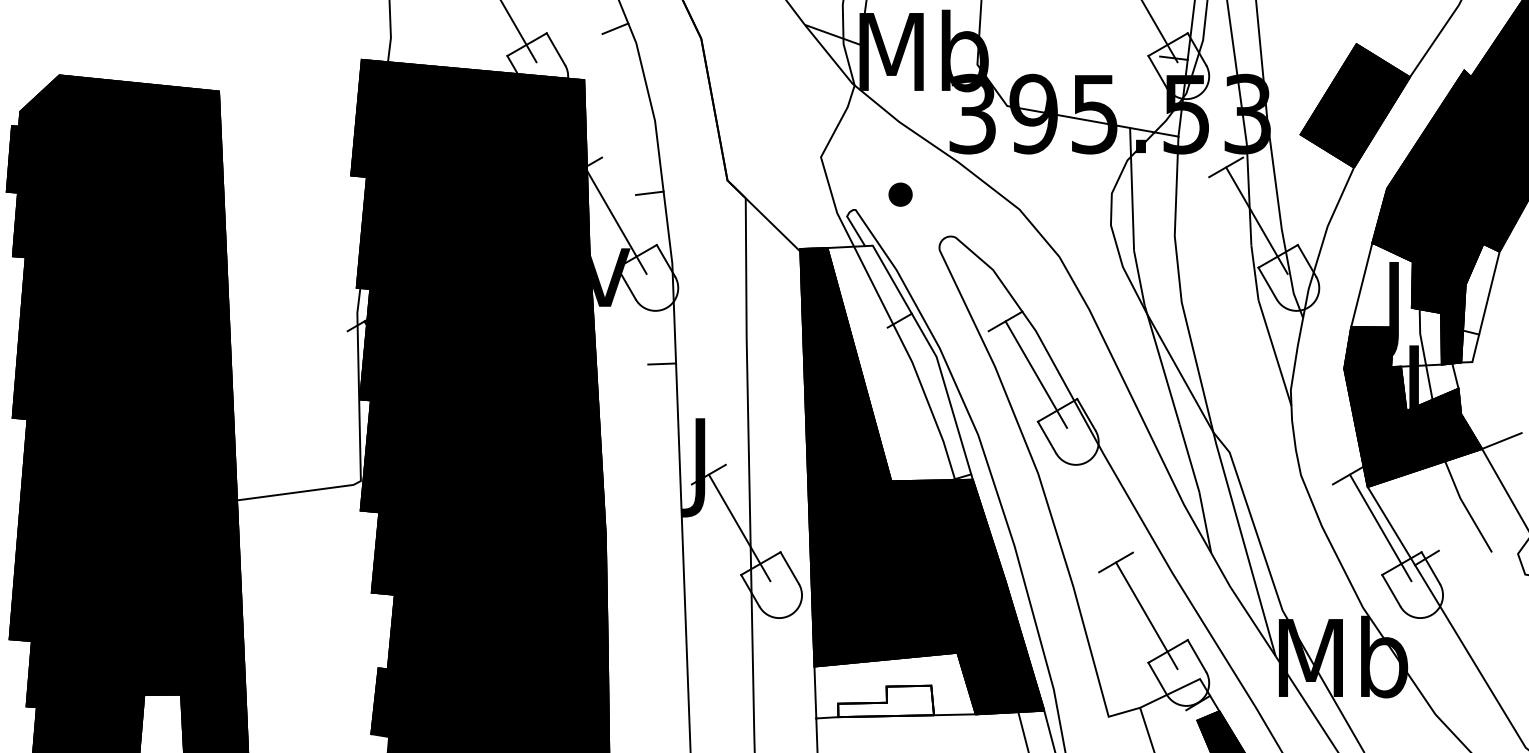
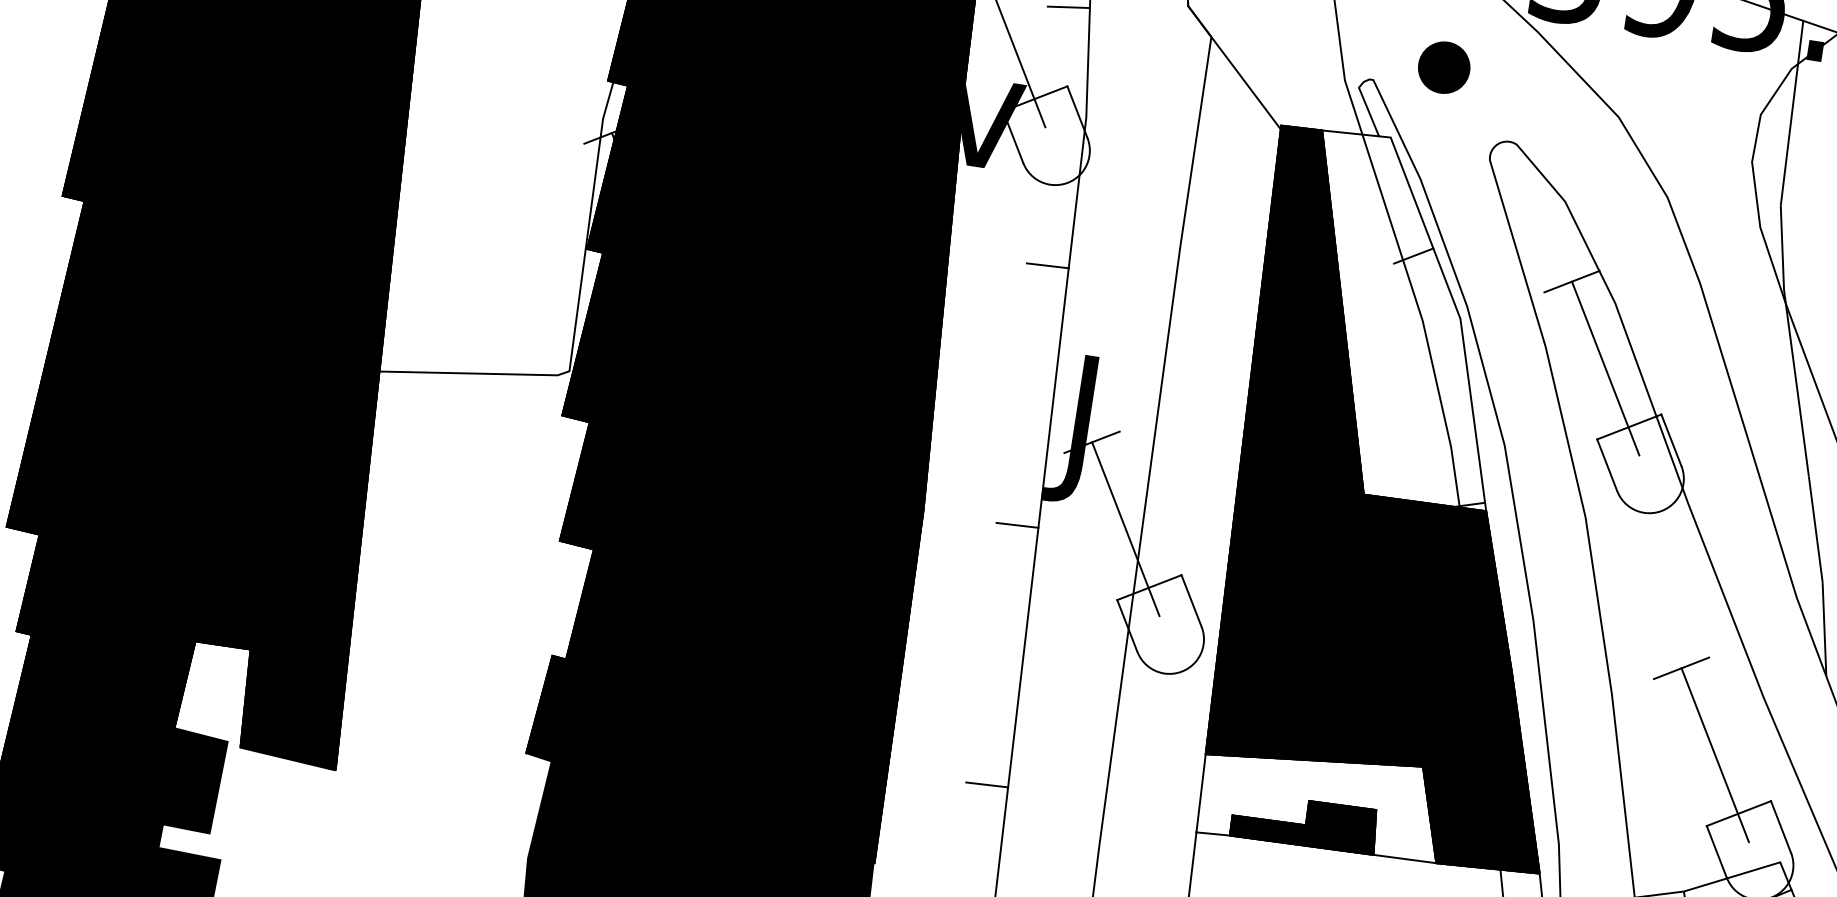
part: (900, 194) -> (1444, 67), size x1.43
line: (668, 535) -> (1017, 524), added
fill: (886, 701) -> (1305, 823), added
line: (674, 708) -> (986, 784), added

